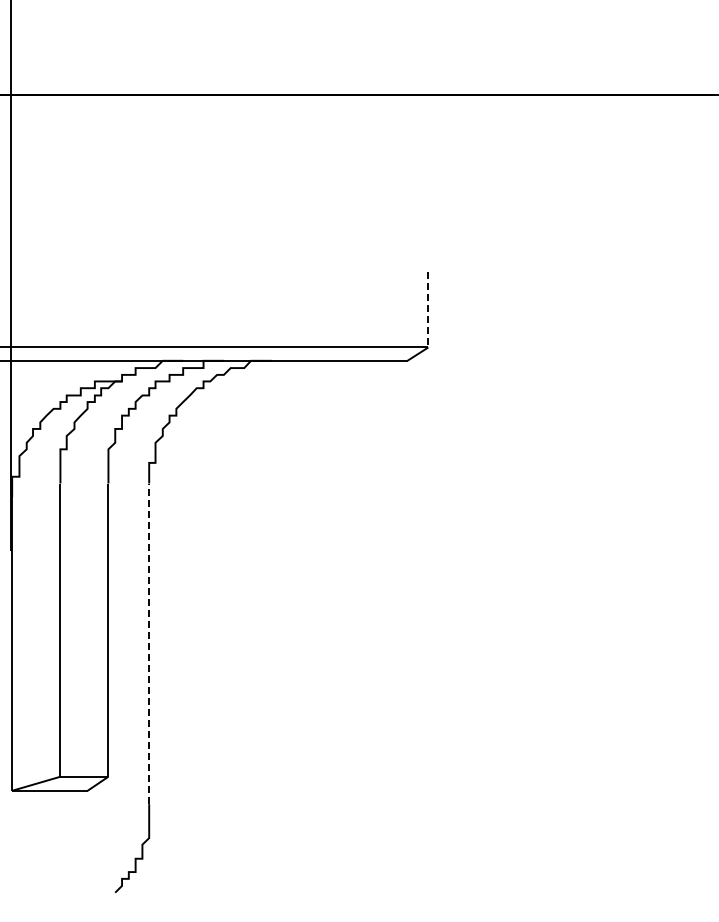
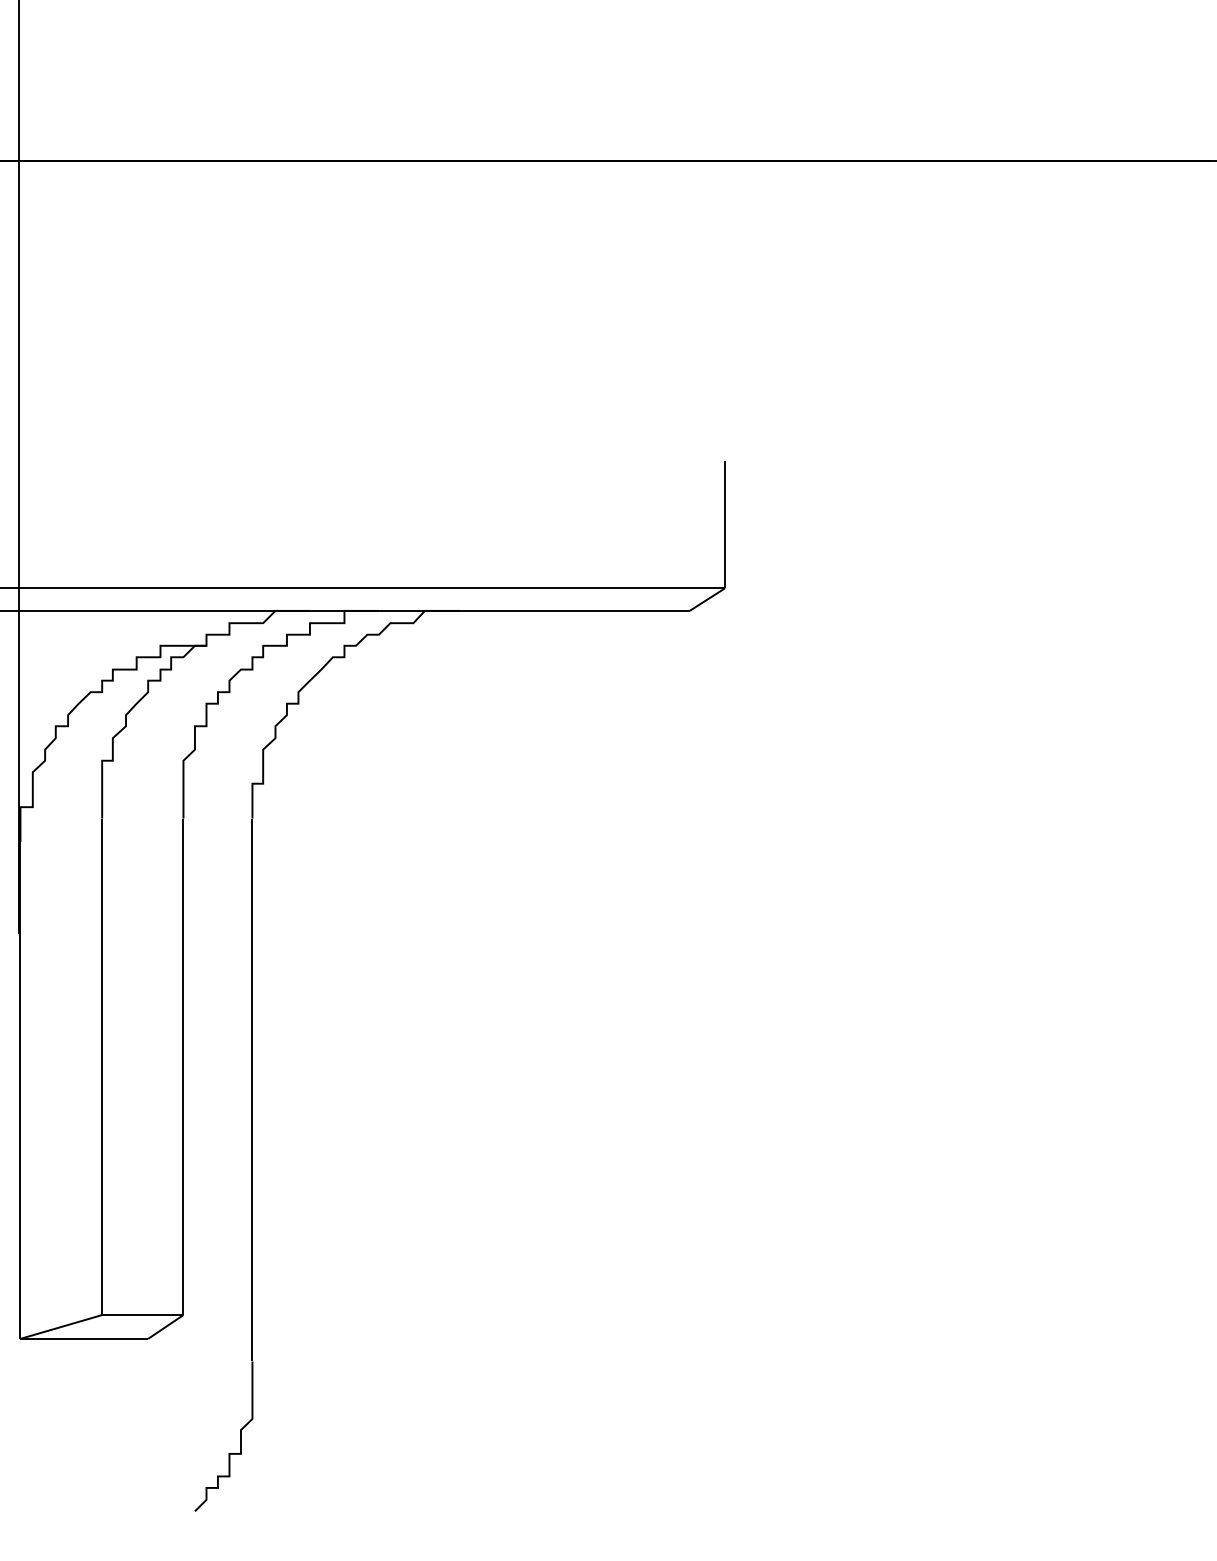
line: (428, 309) -> (725, 524), dashed -> solid
line: (149, 643) -> (252, 1089), dashed -> solid

